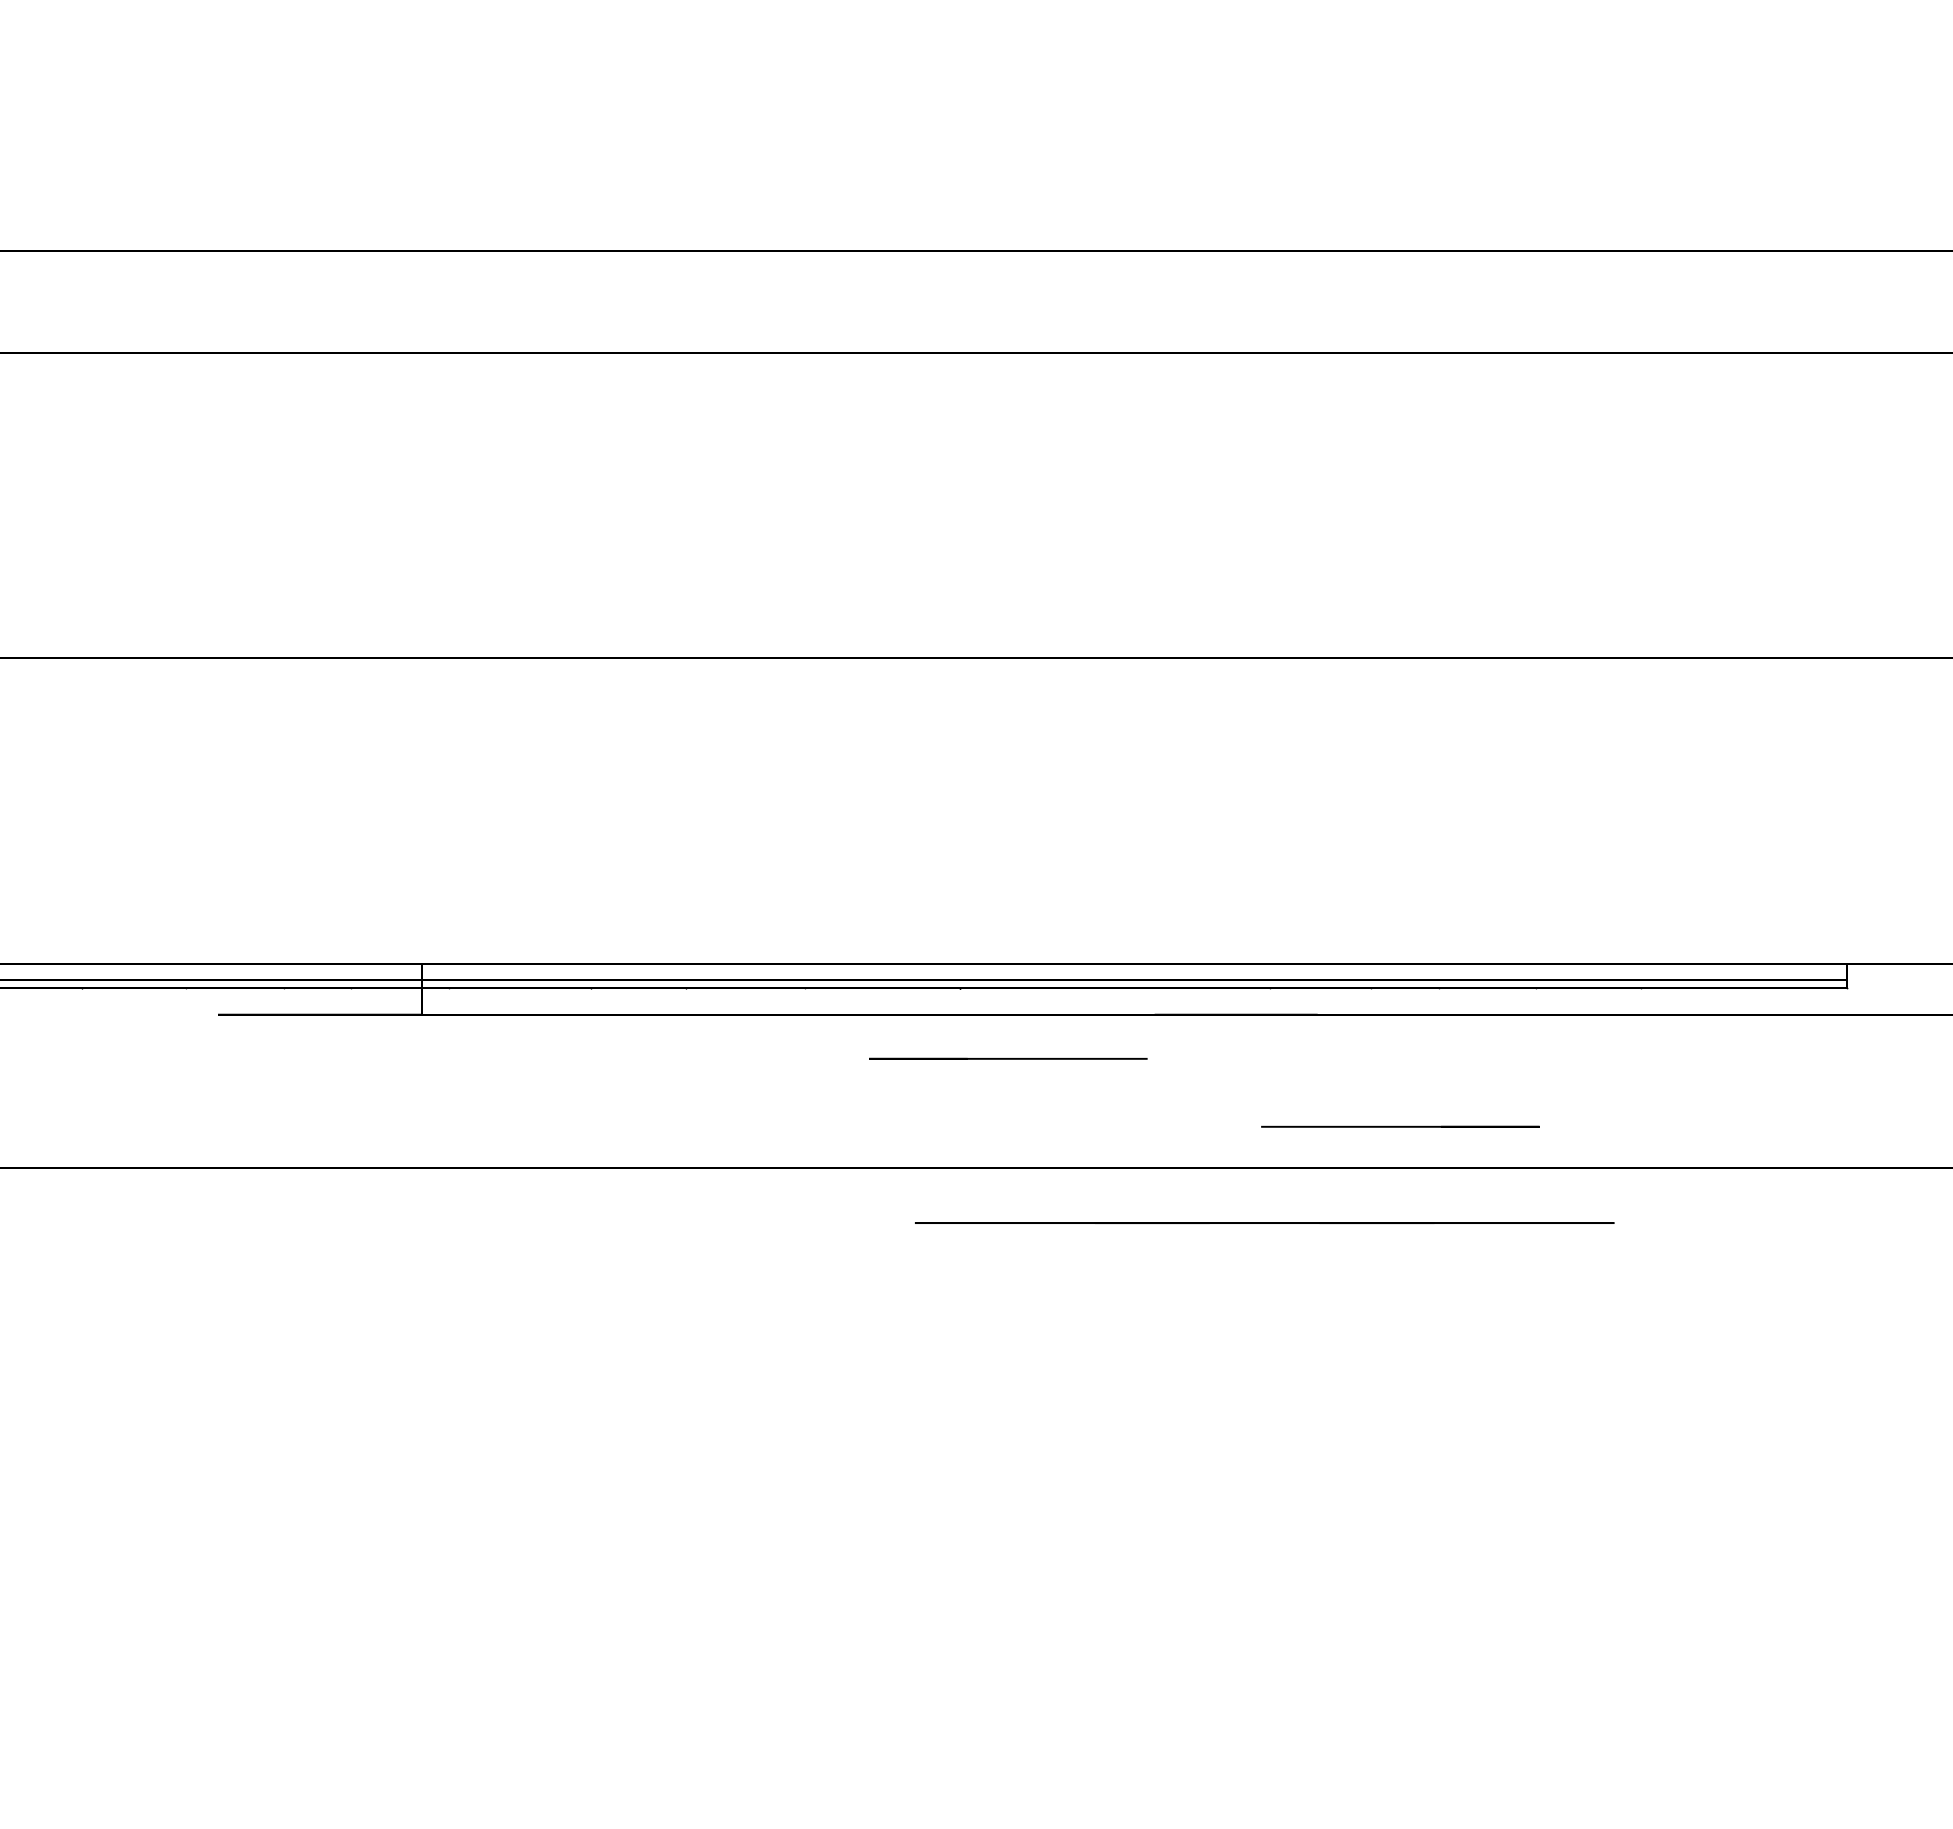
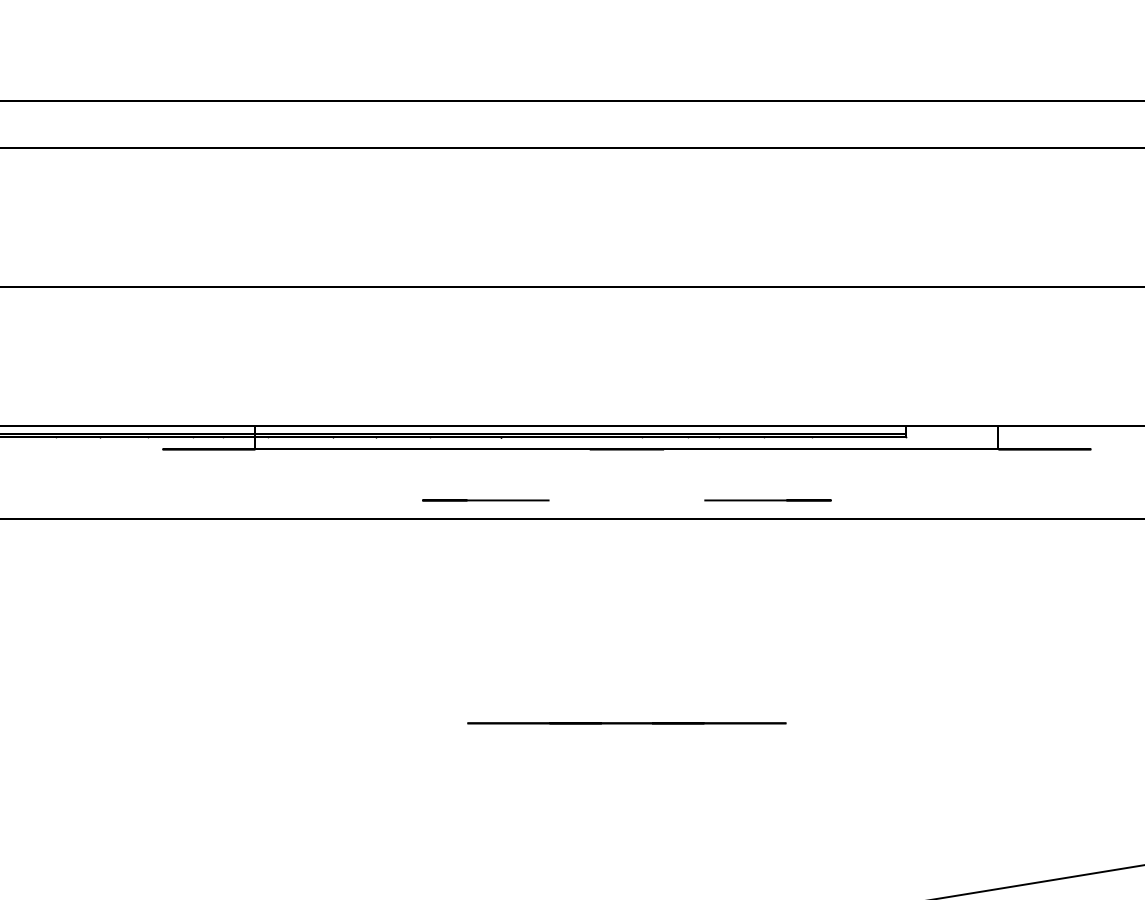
line: (1007, 1058) -> (485, 500), moved
line: (1399, 1126) -> (767, 500), moved
line: (1263, 1223) -> (626, 723), moved

